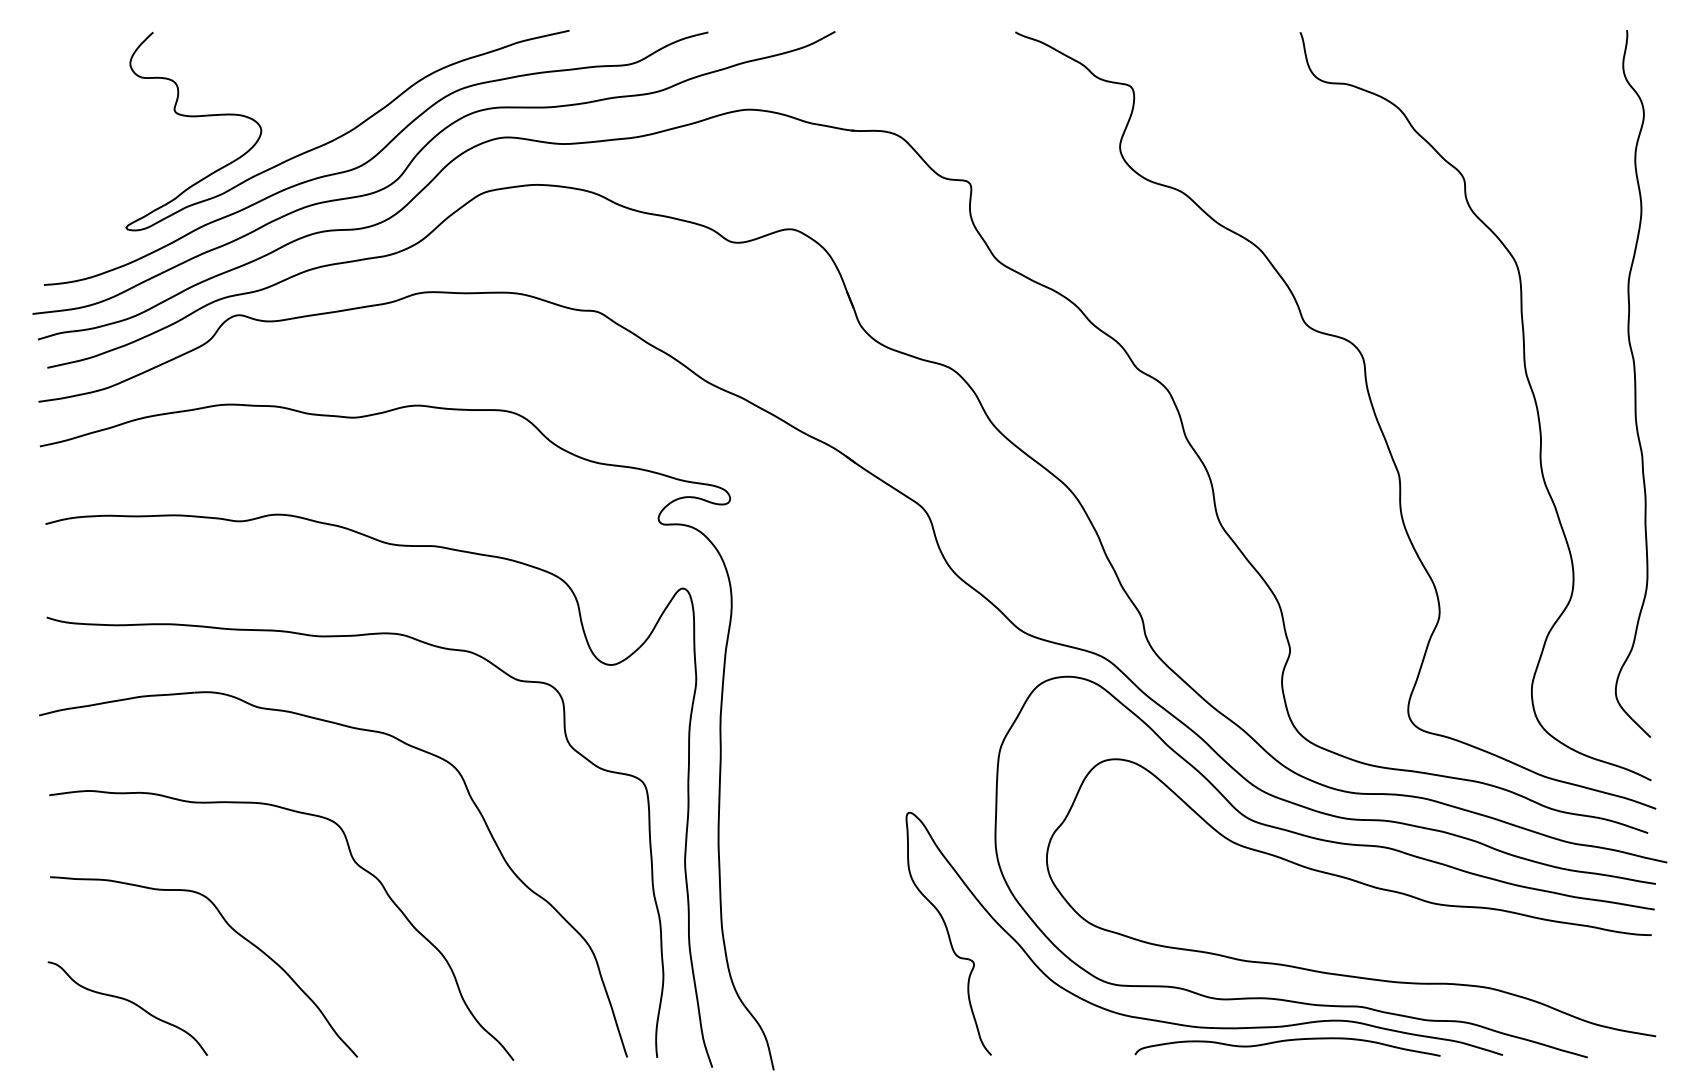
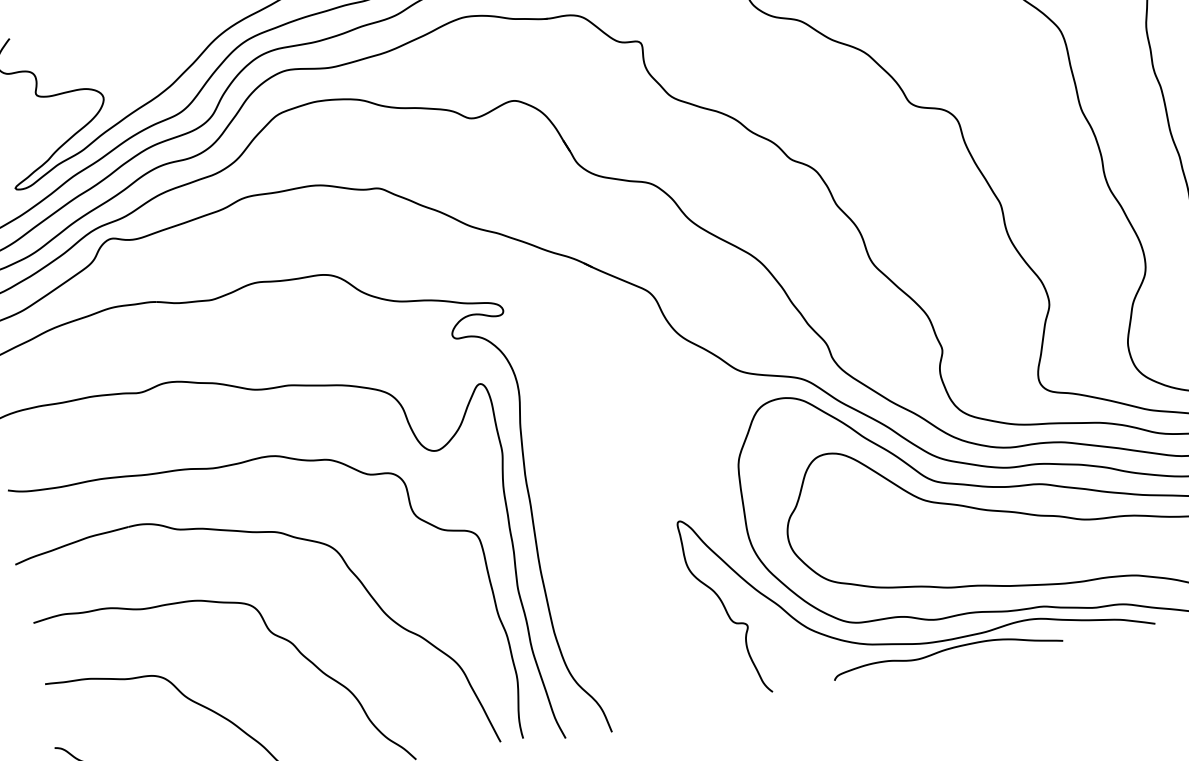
curve: (1287, 1041) -> (946, 650), moved

